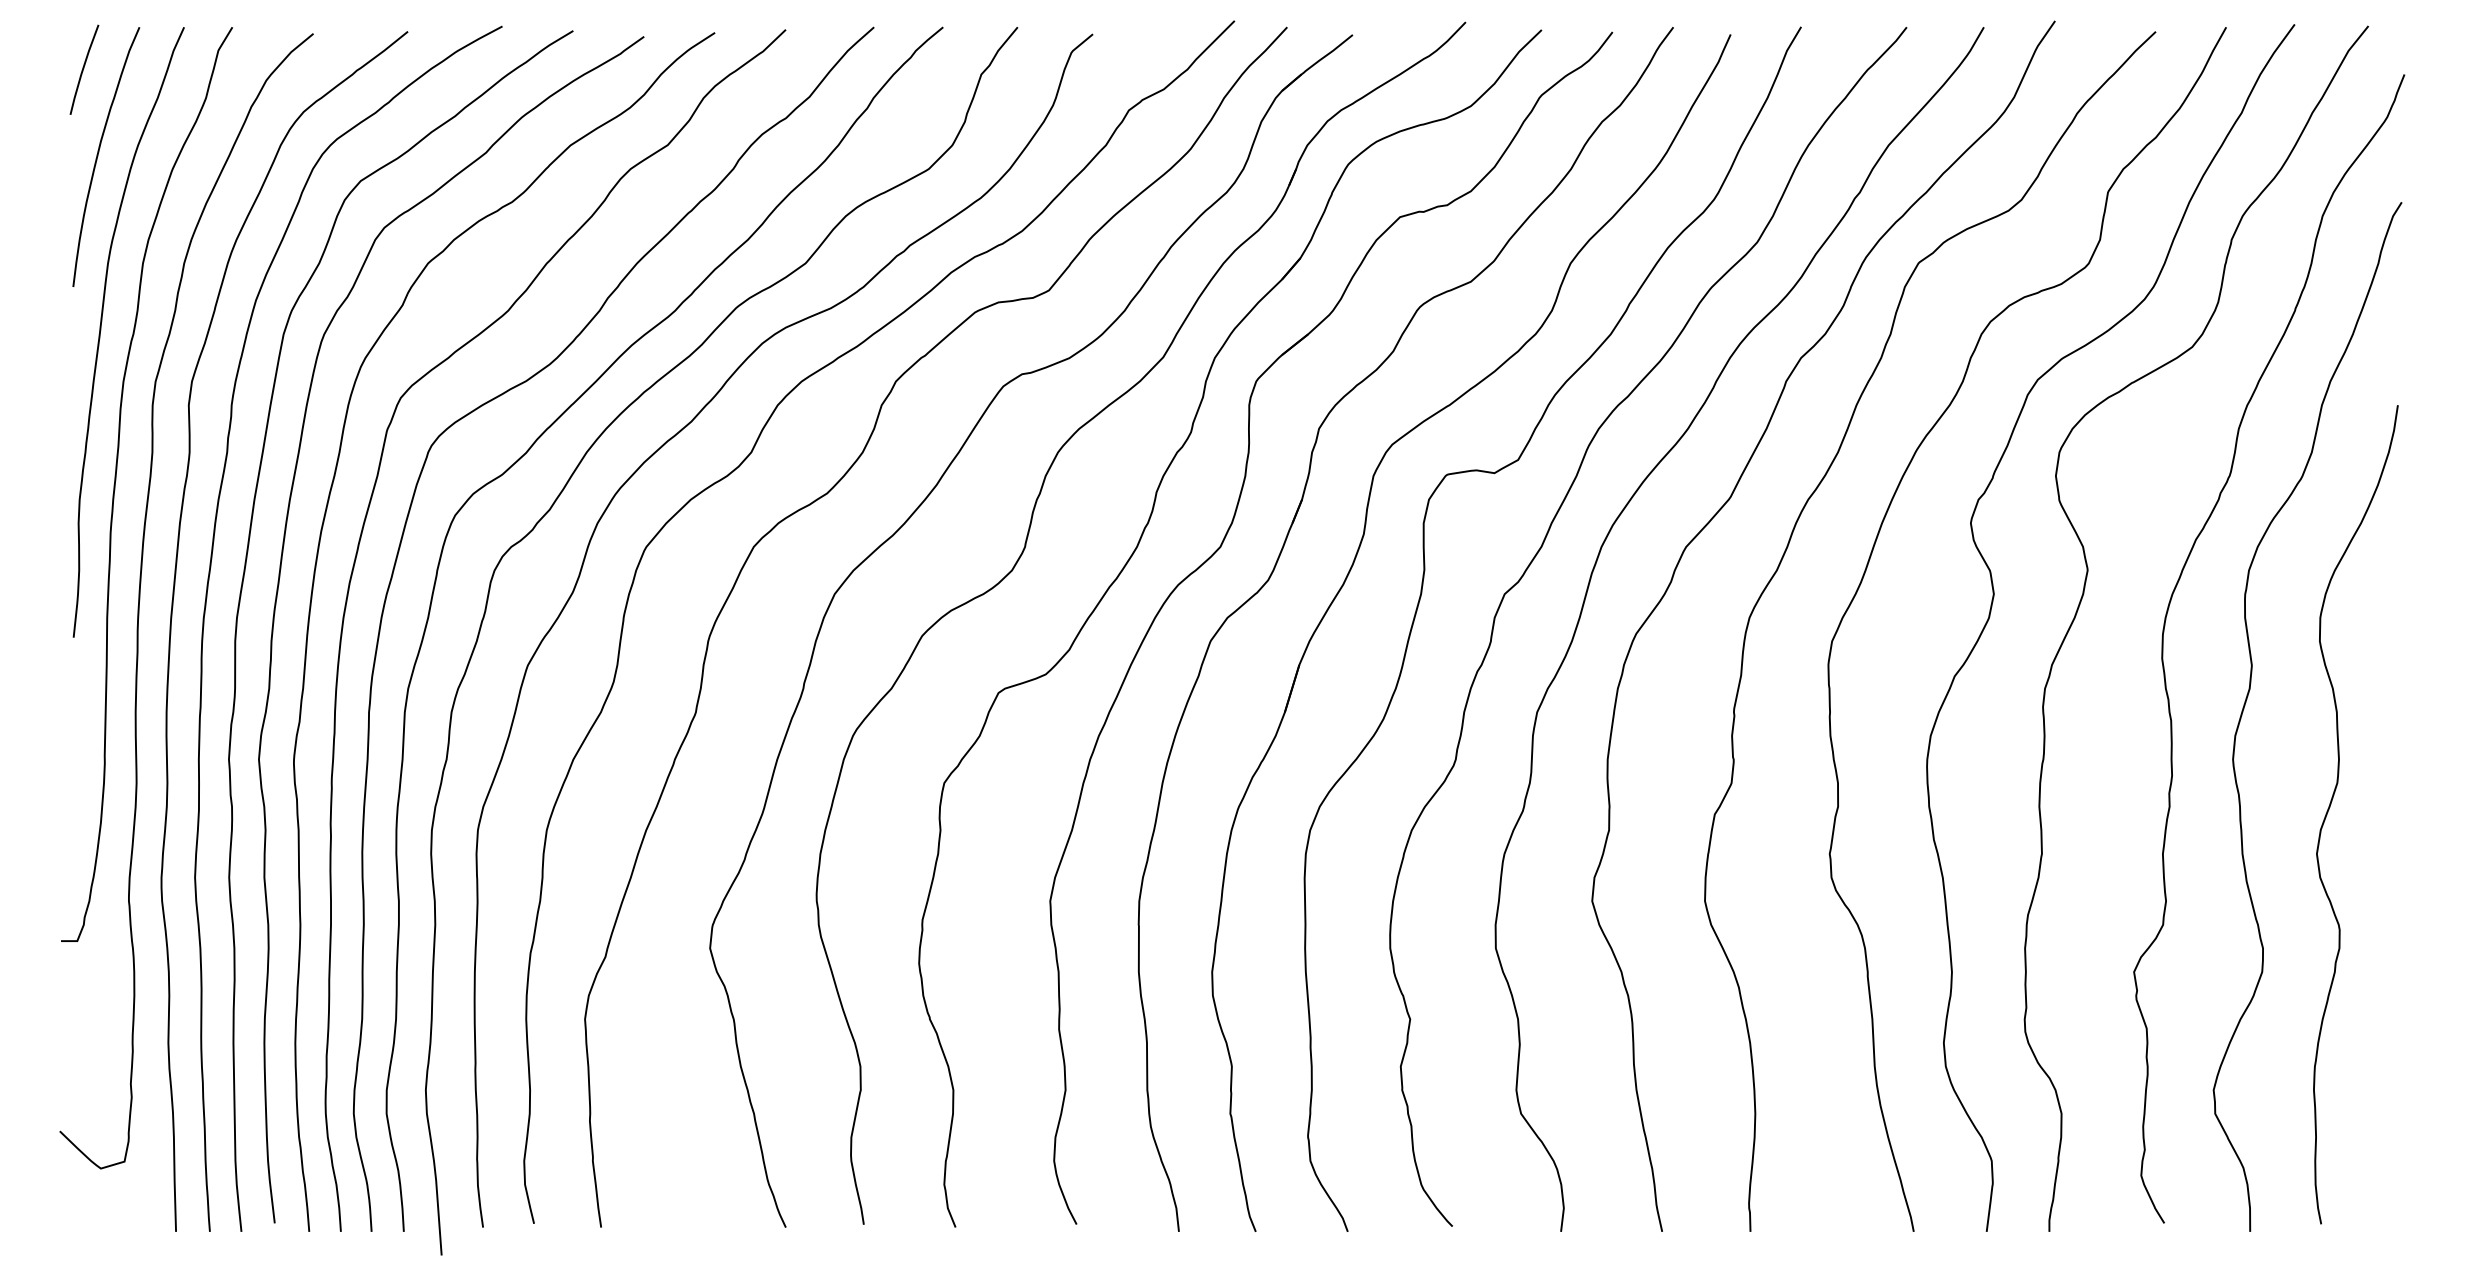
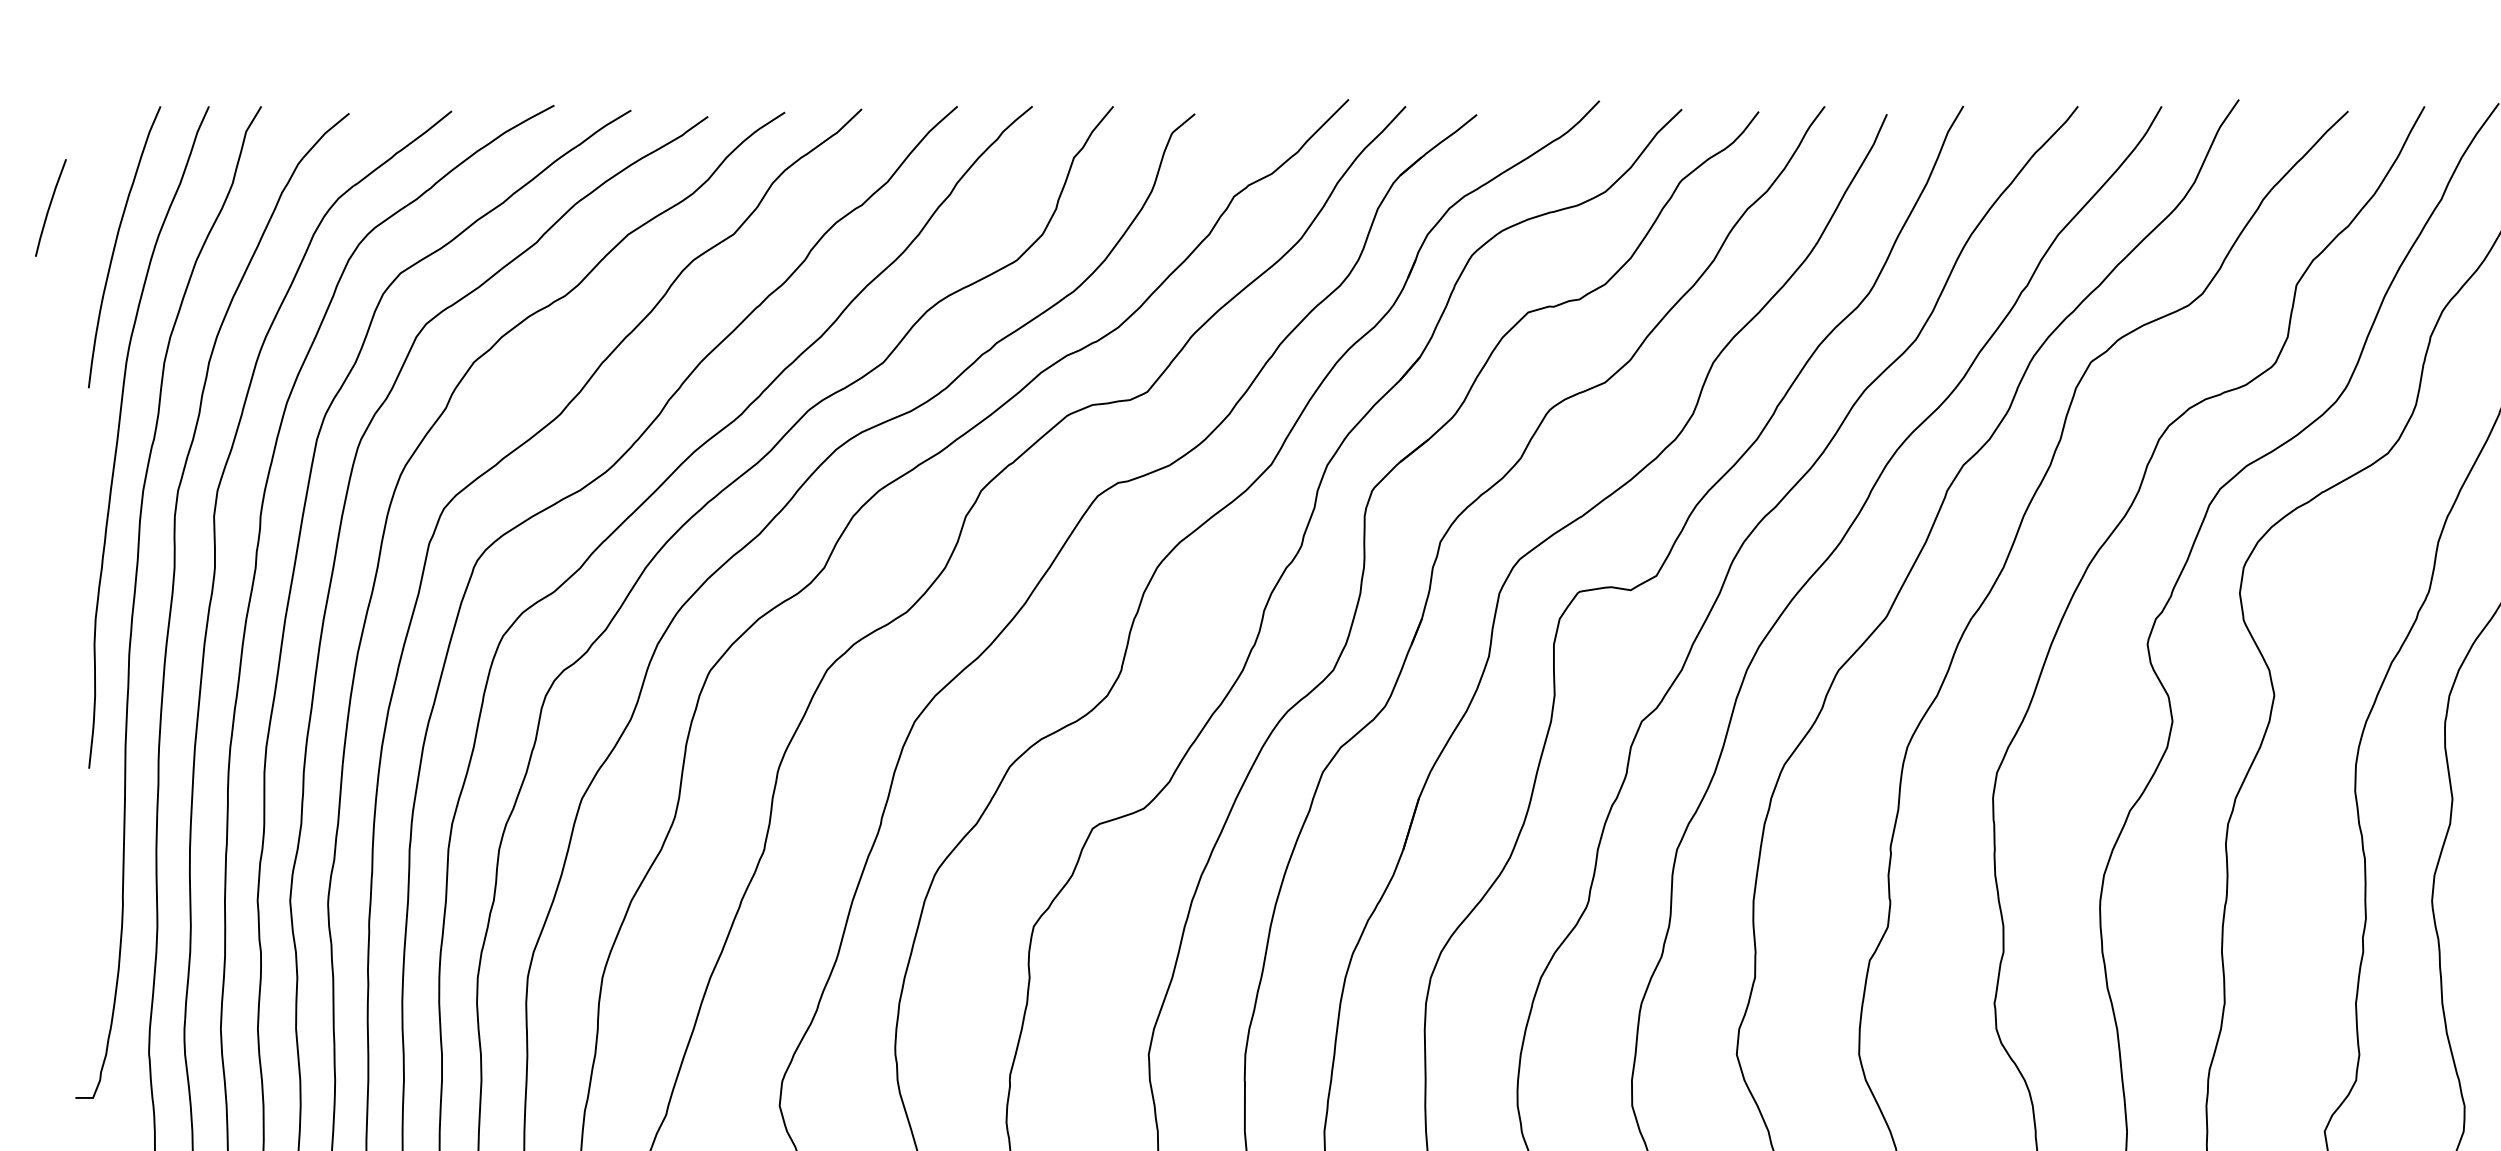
line: (84, 68) -> (50, 206), moved

